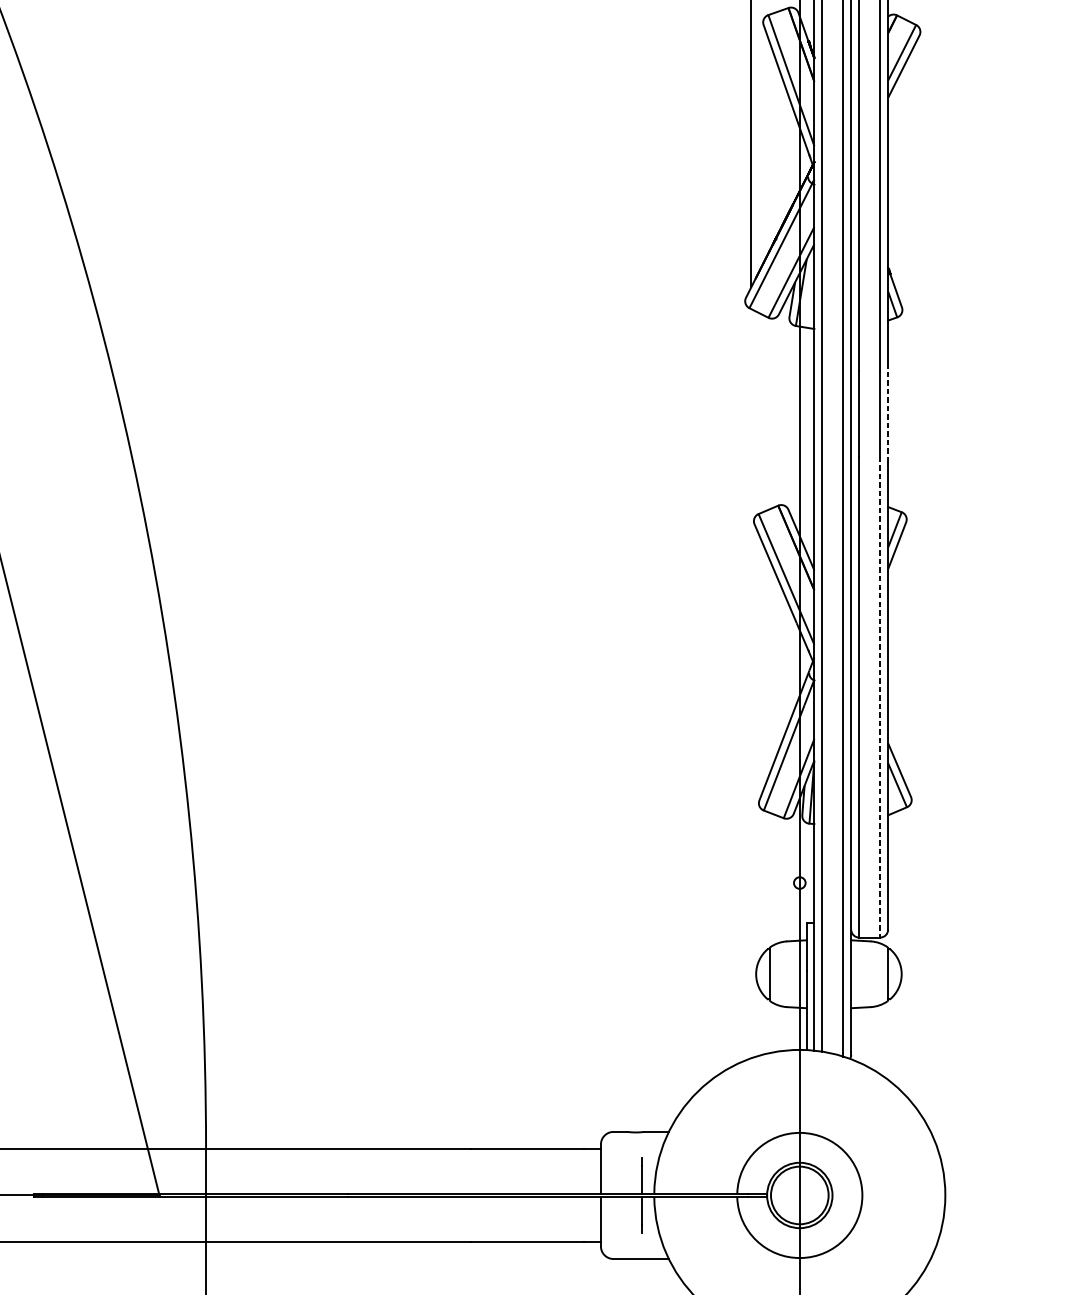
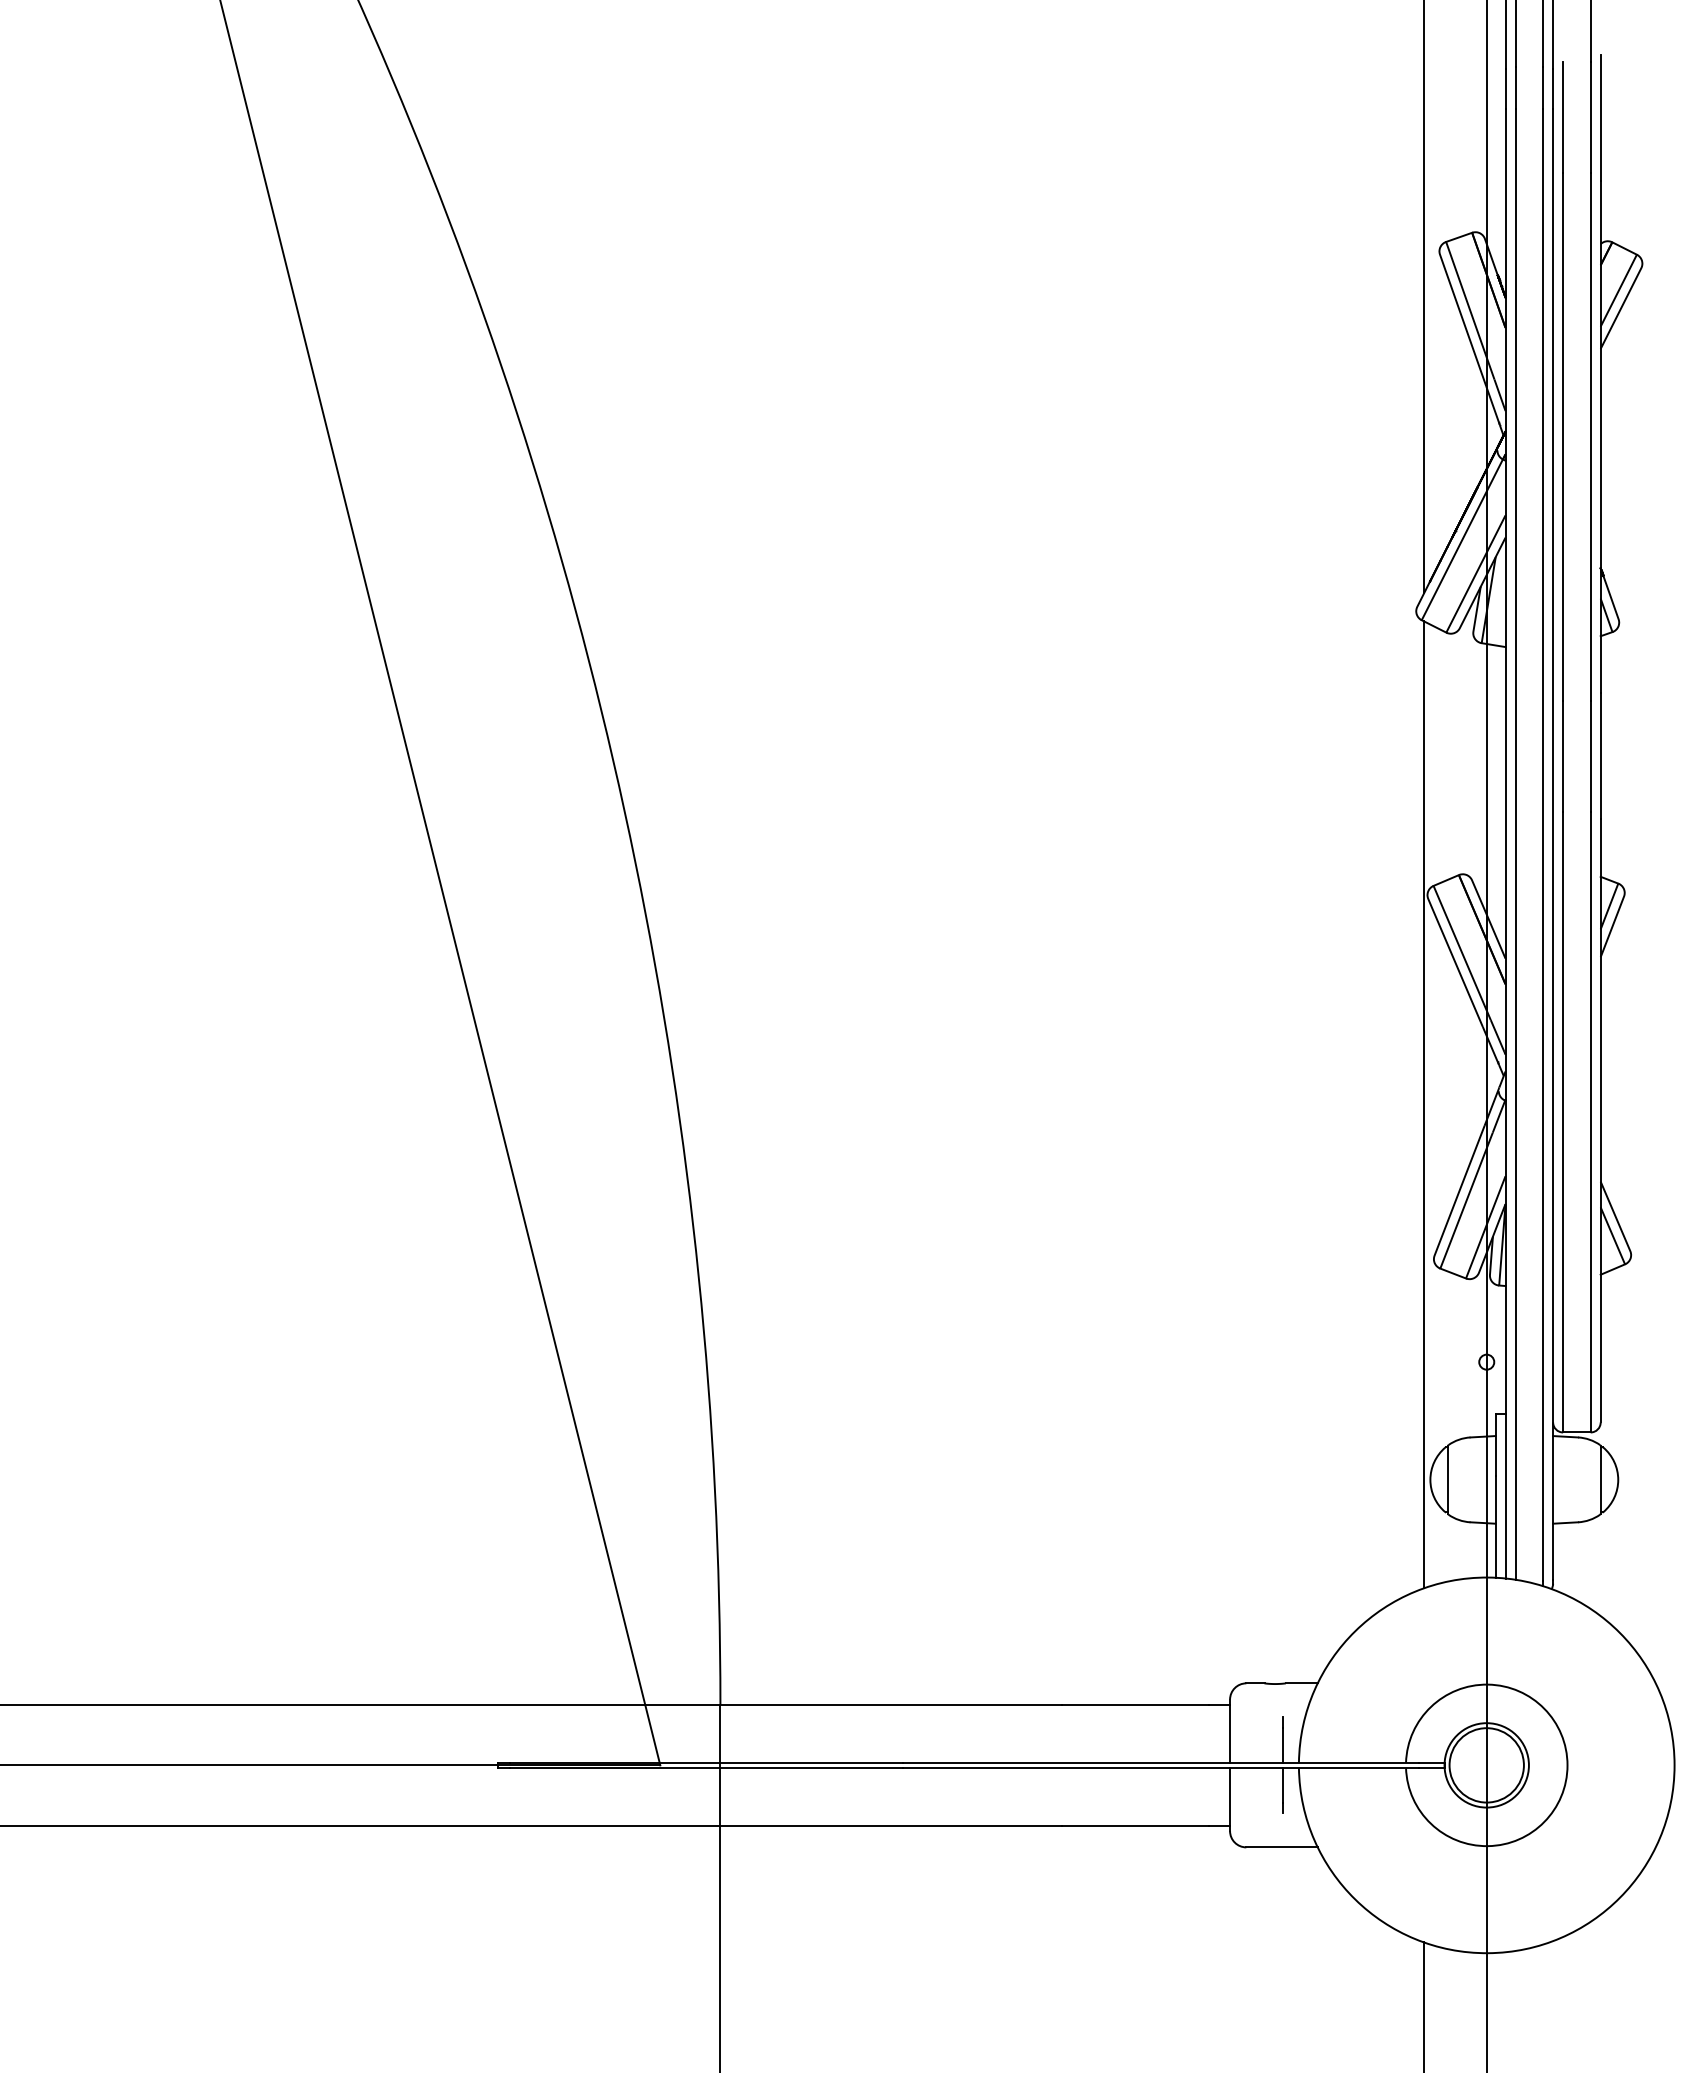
line: (887, 413) -> (1600, 756), dashed -> solid
line: (751, 683) -> (1424, 1104), added
line: (880, 697) -> (1590, 1122), dashed -> solid

